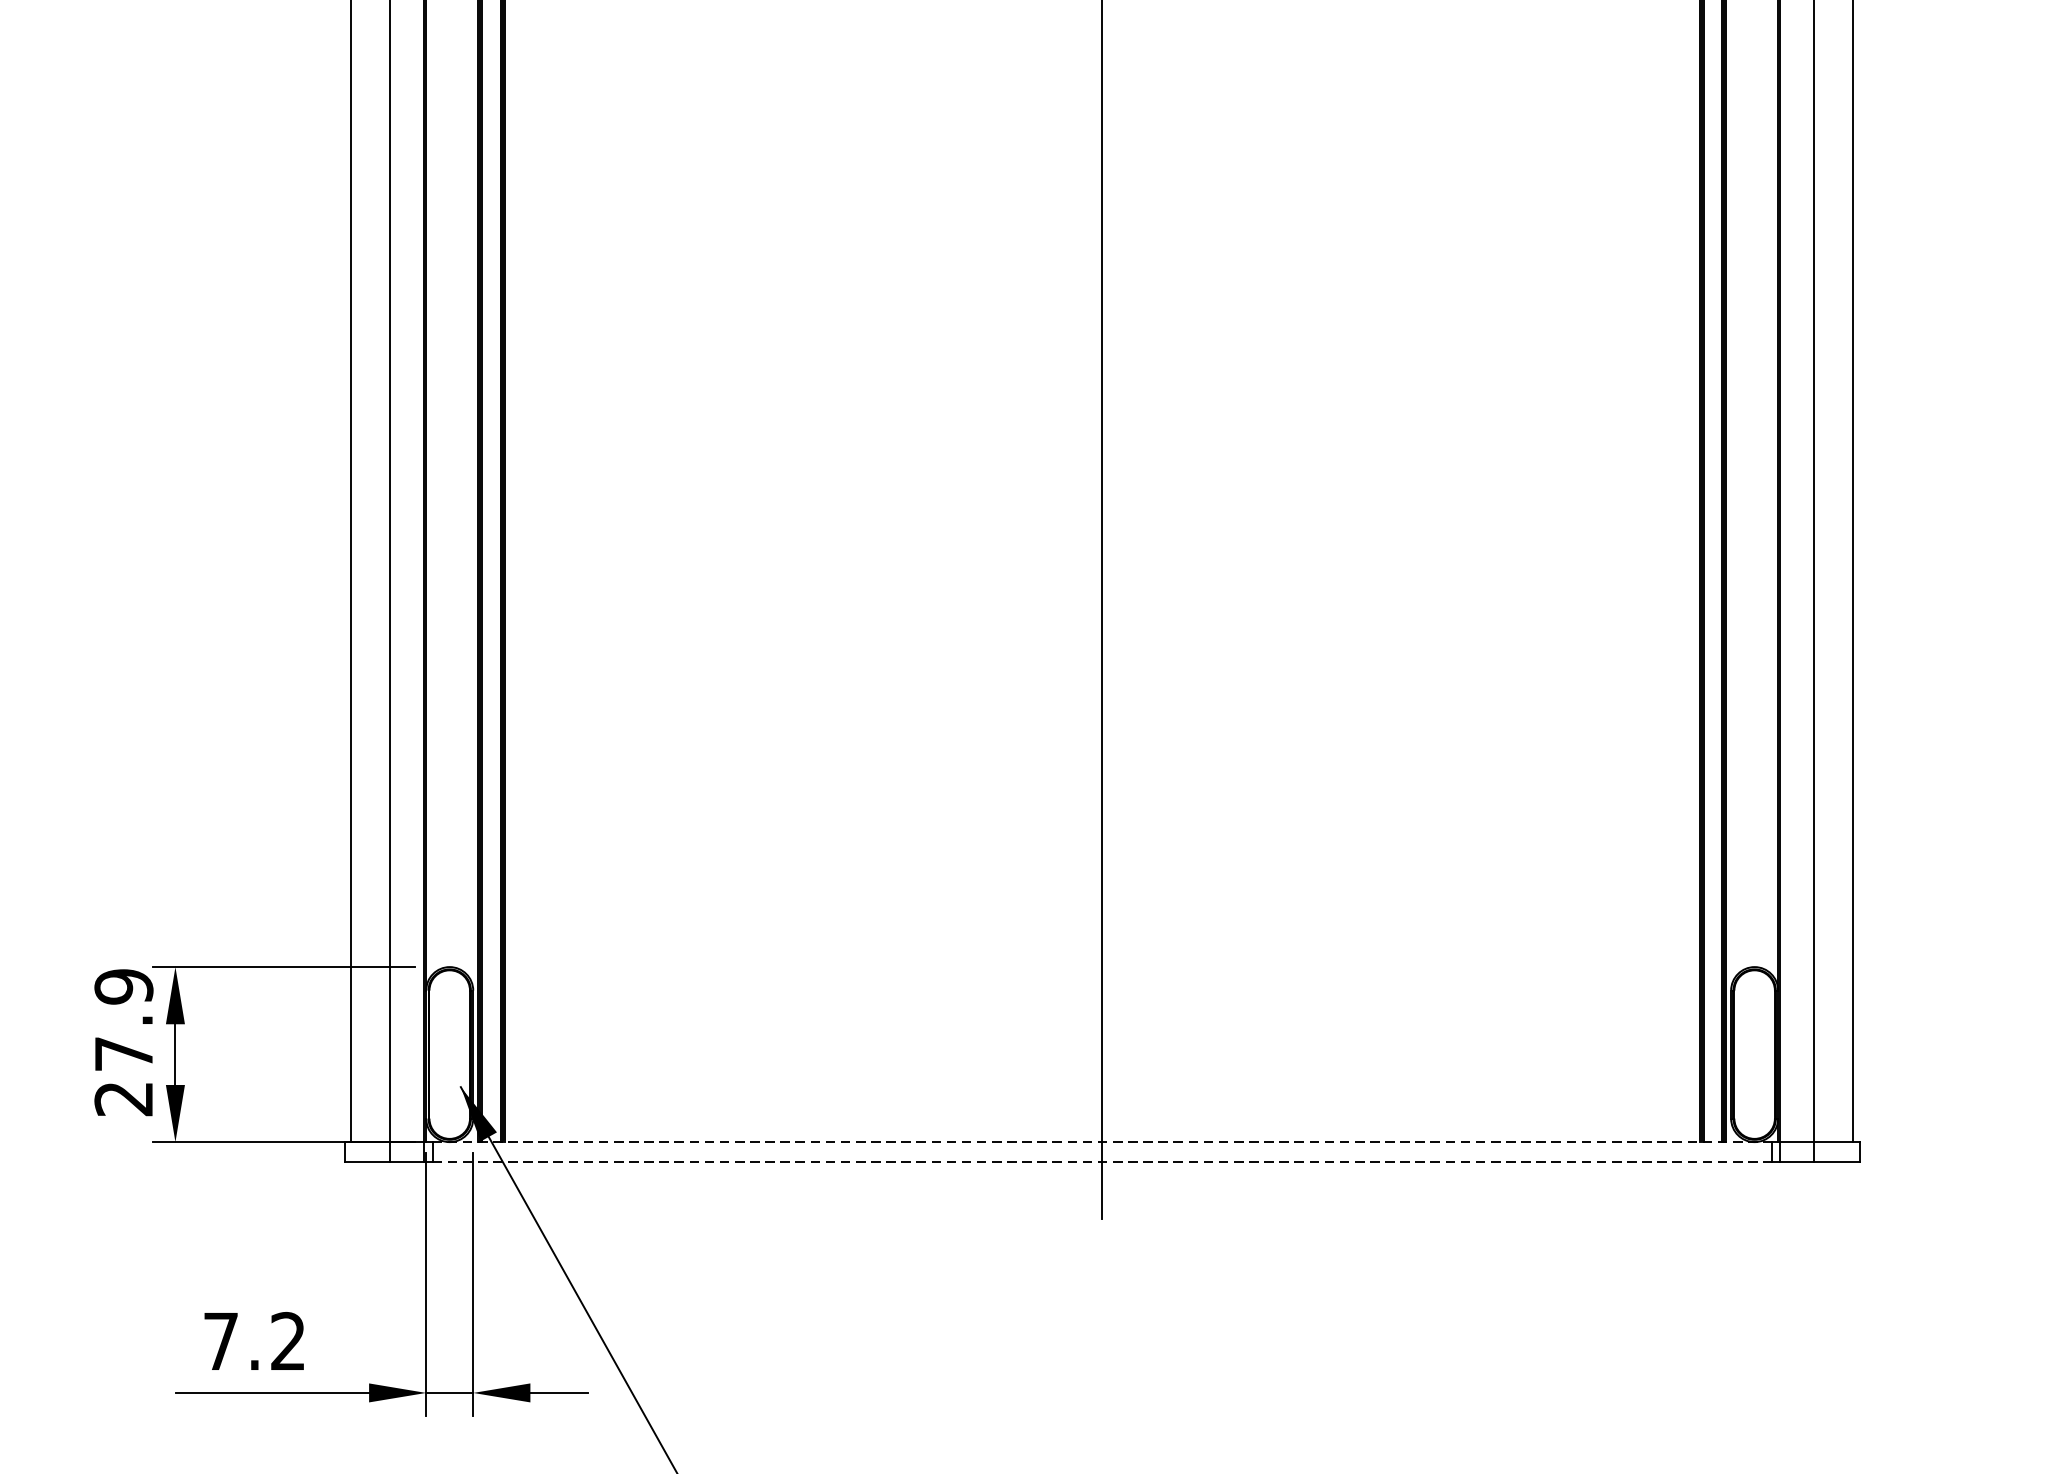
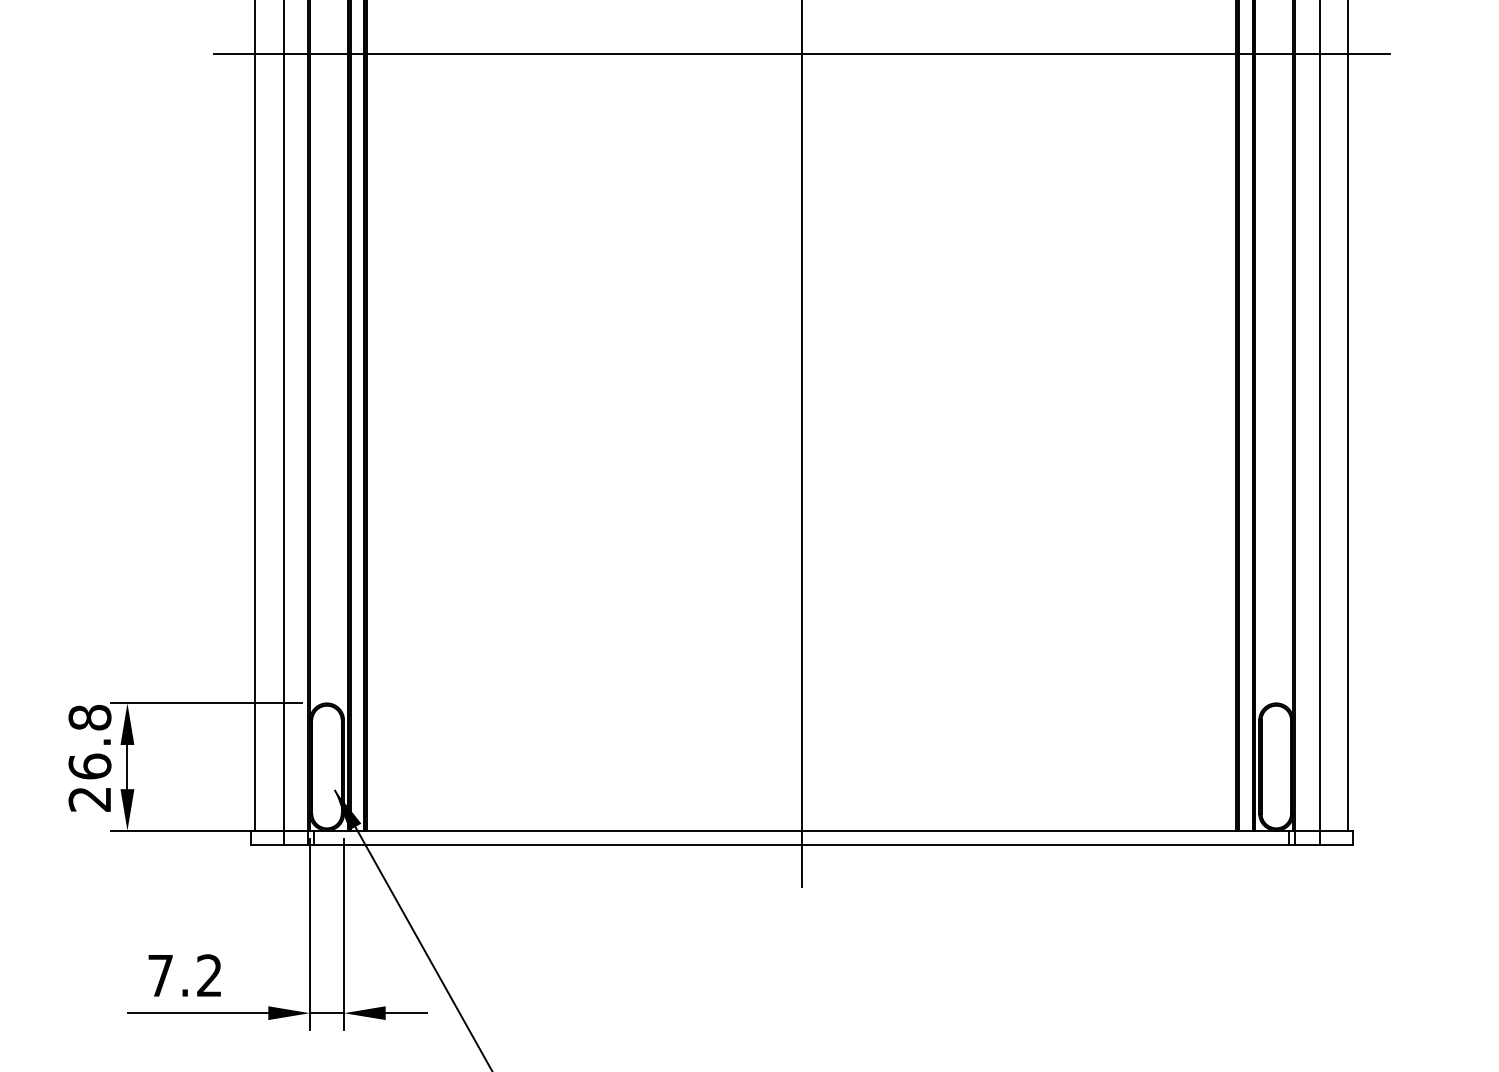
line: (1101, 73) -> (801, 53), added
text: (123, 1020) -> (89, 742), 27.9 -> 26.8
line: (1103, 1141) -> (802, 830), dashed -> solid
line: (1103, 1161) -> (802, 844), dashed -> solid

